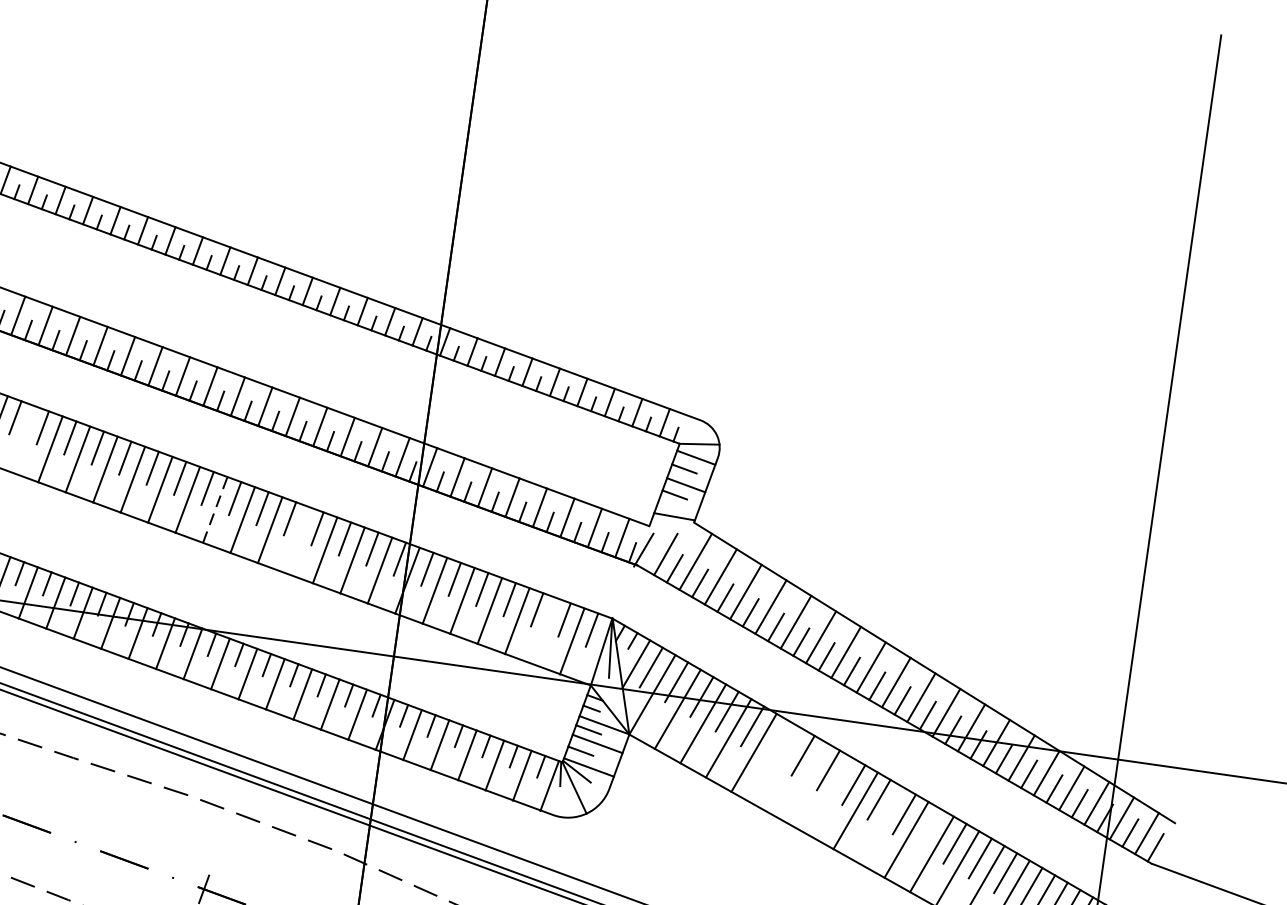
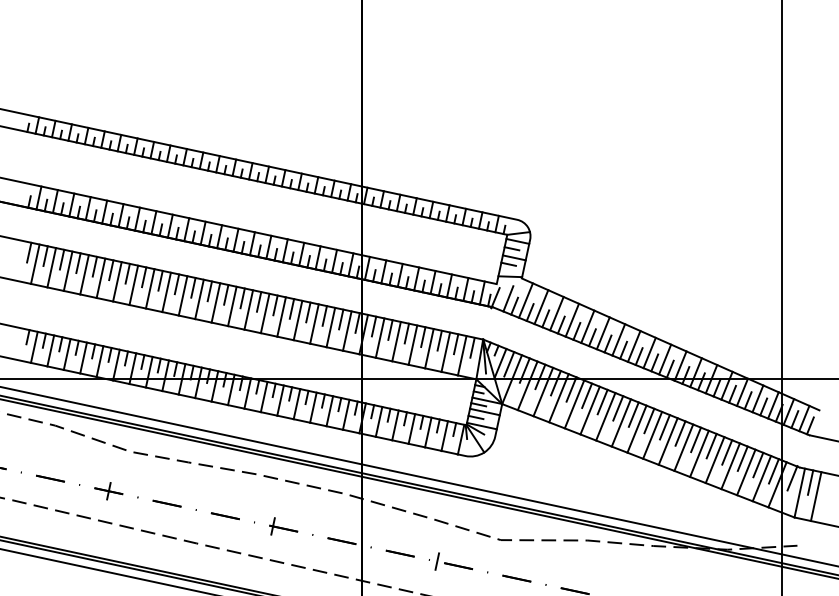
line: (22, 439) -> (133, 285), added
line: (214, 509) -> (248, 309), dashed -> solid
line: (296, 540) -> (297, 320), added
line: (544, 631) -> (445, 352), added
line: (778, 740) -> (587, 395), added
line: (778, 767) -> (589, 410), added
line: (804, 781) -> (605, 416), added
line: (828, 795) -> (620, 422), added
line: (881, 823) -> (652, 434), added
line: (929, 829) -> (680, 433), added

